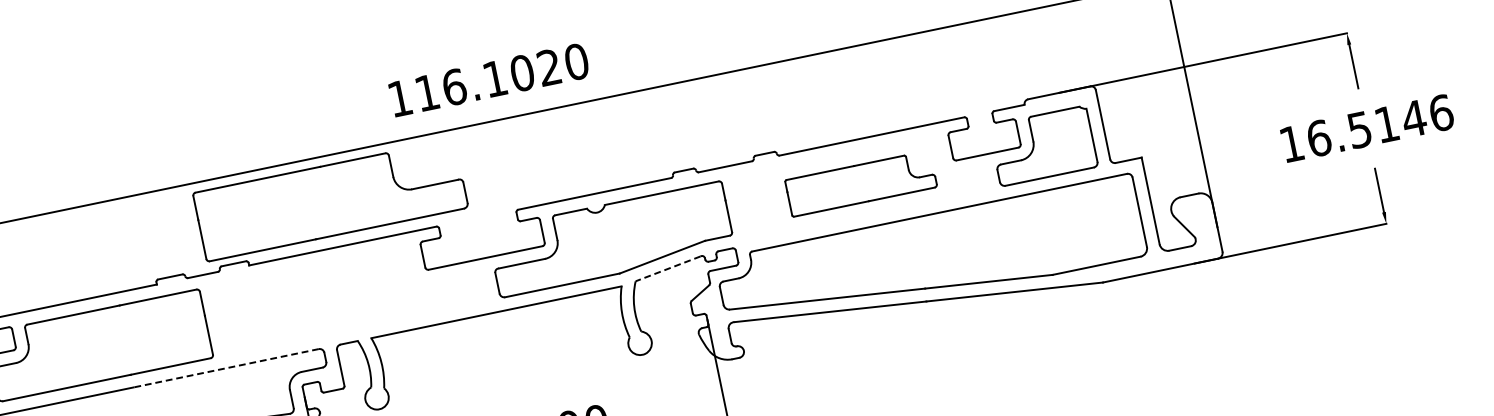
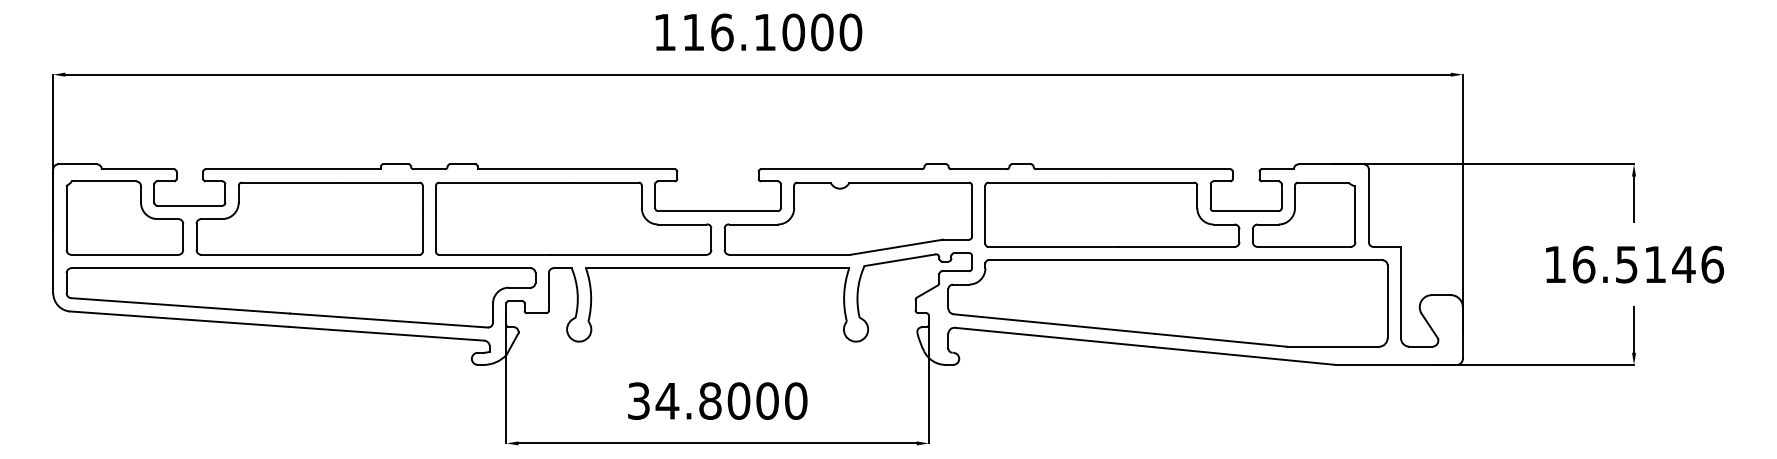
text: (549, 67) -> (822, 32), 116.1020 -> 116.1000
part: (861, 183) -> (1112, 214), size x1.67
part: (330, 200) -> (573, 218), moved
line: (667, 269) -> (899, 260), dashed -> solid
line: (225, 368) -> (432, 268), dashed -> solid

